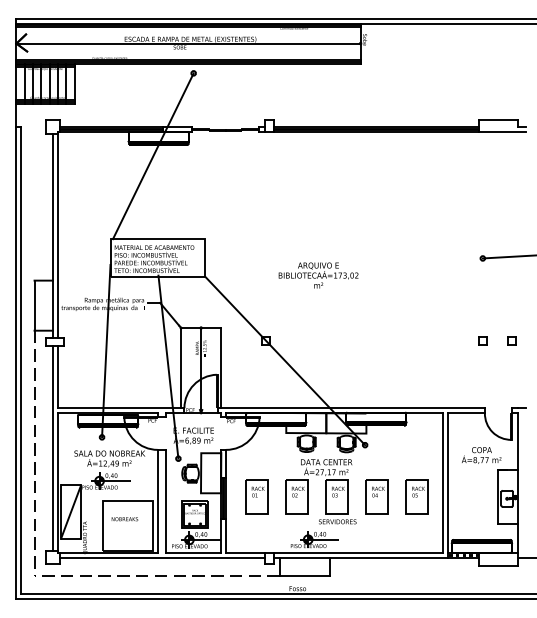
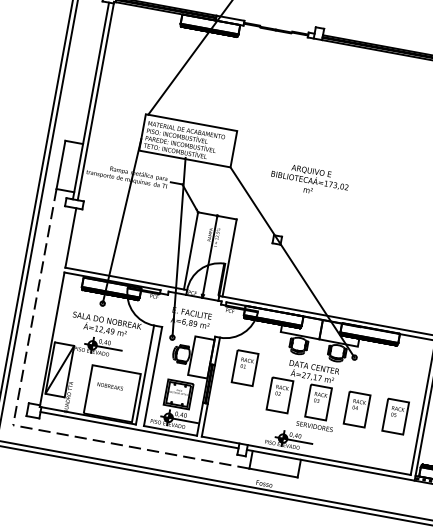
text: (318, 275) -> (309, 180), moved
line: (52, 448) -> (53, 305), removed
part: (256, 496) -> (244, 367), moved

